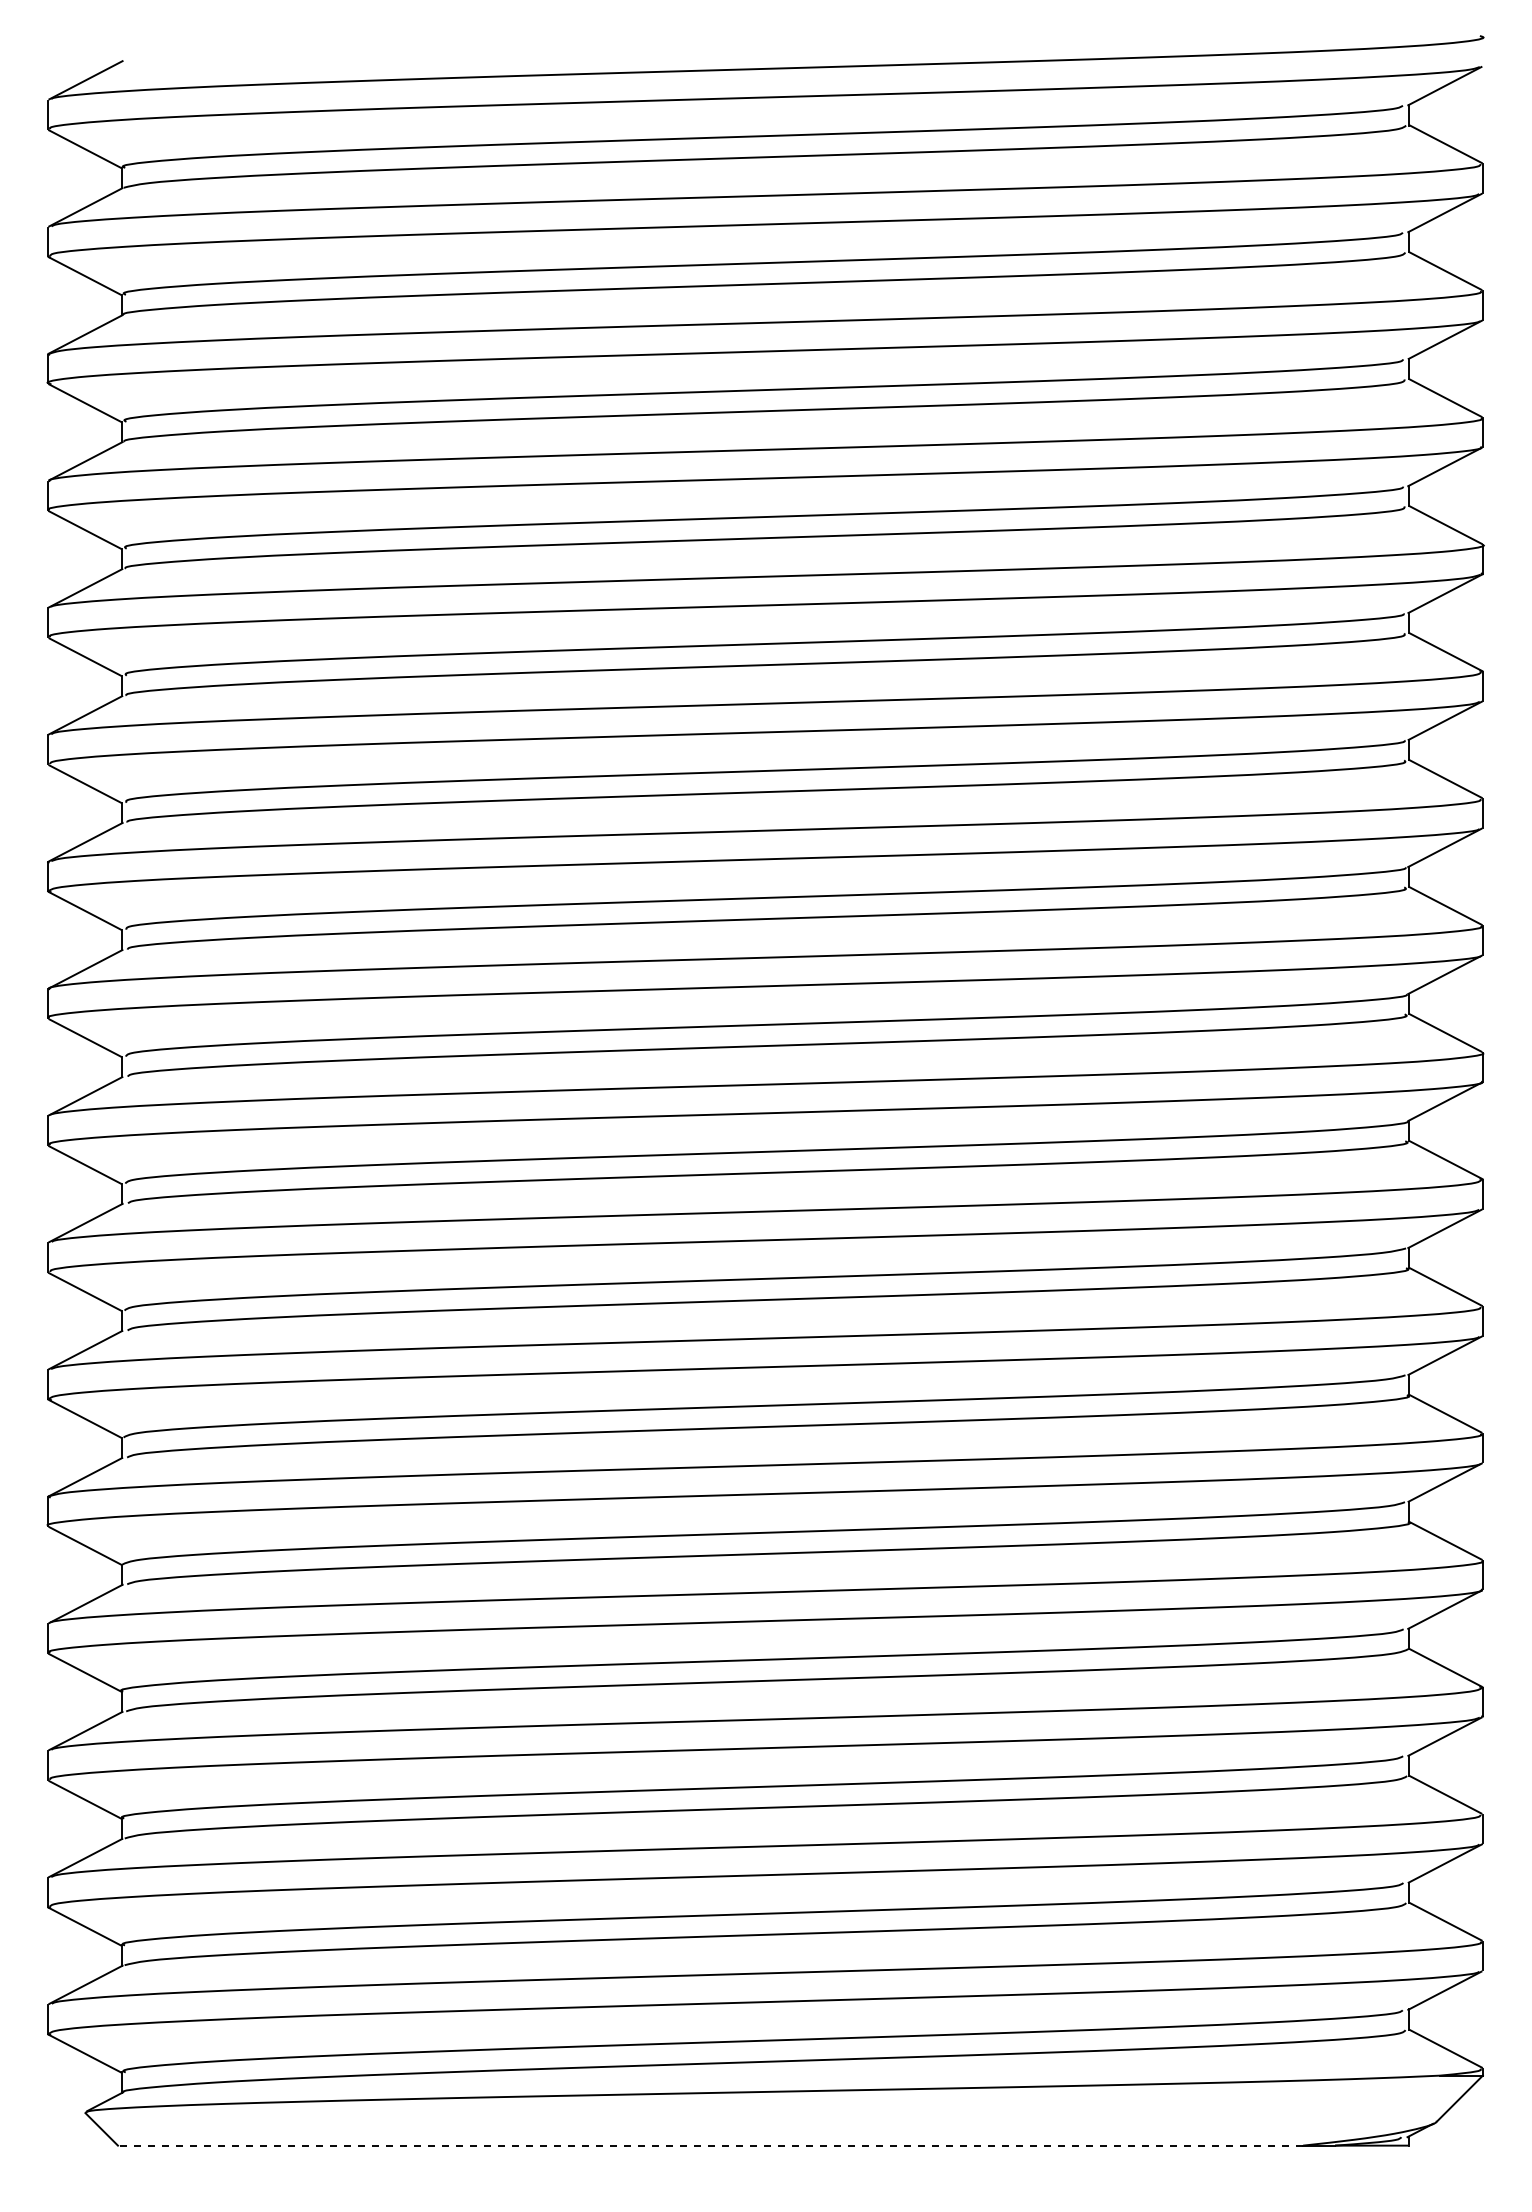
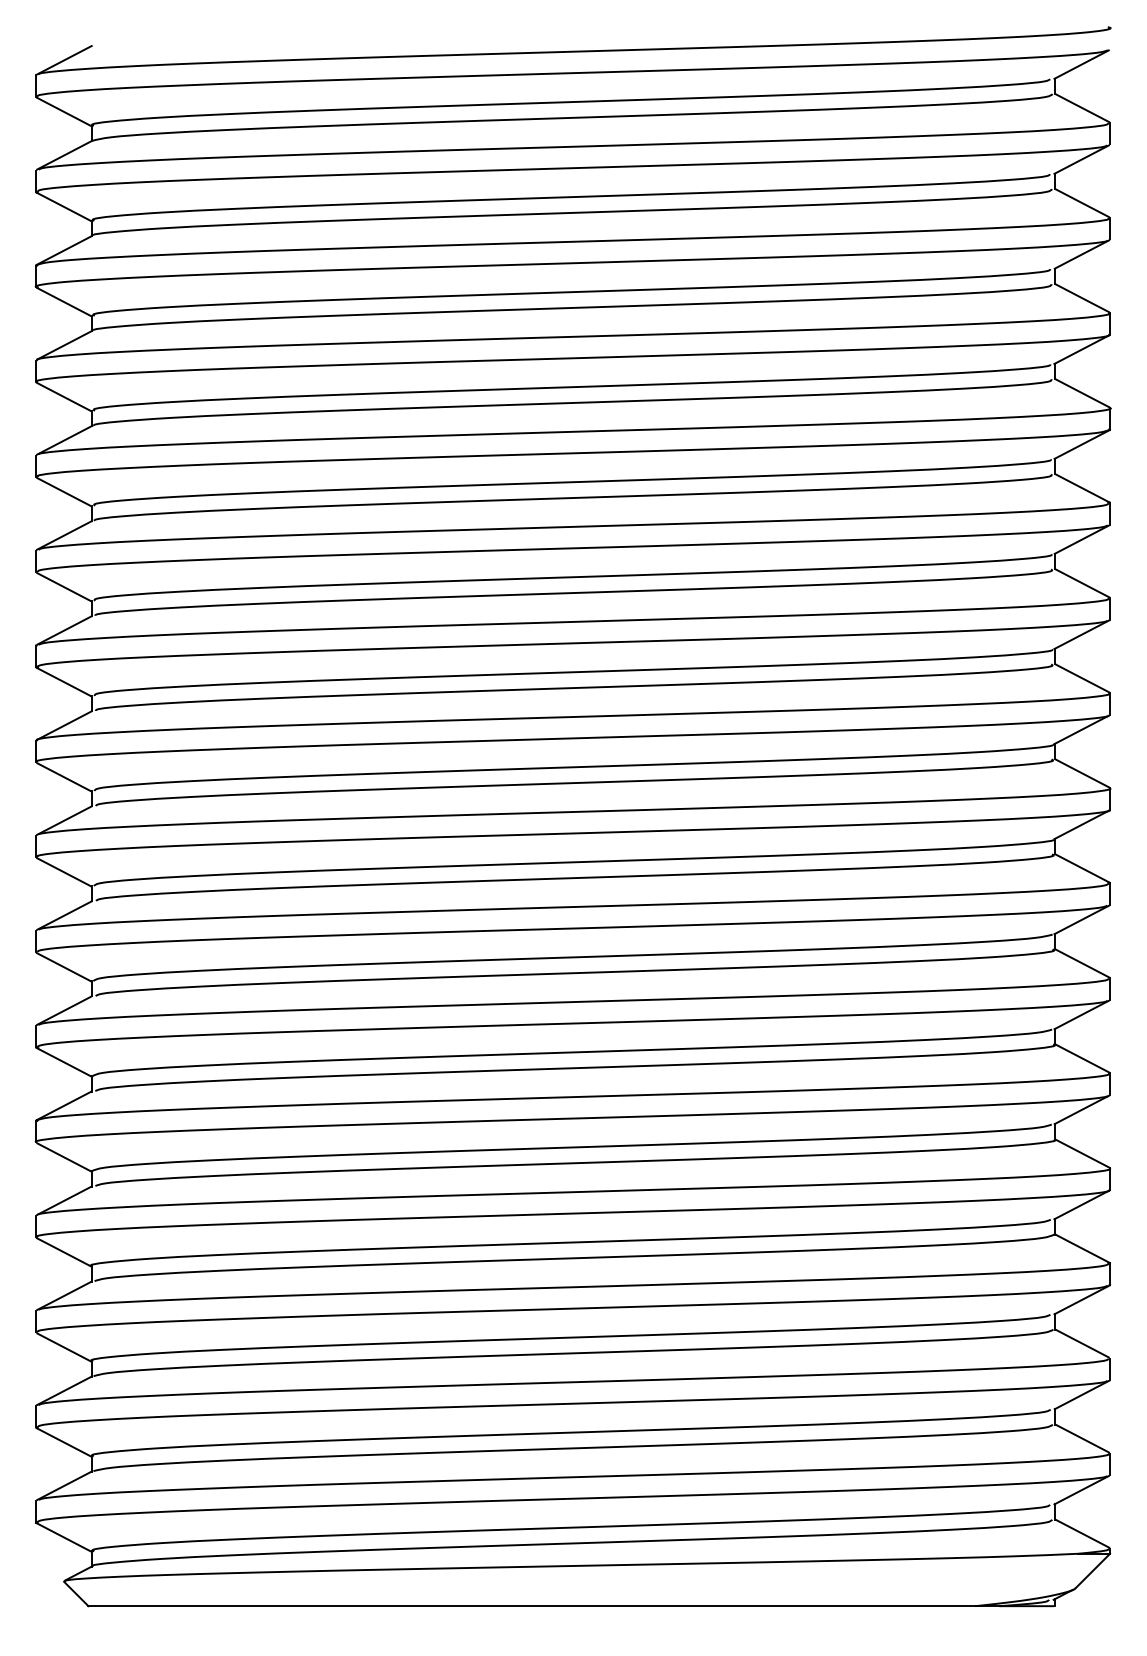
line: (710, 2145) -> (531, 1606), dashed -> solid

